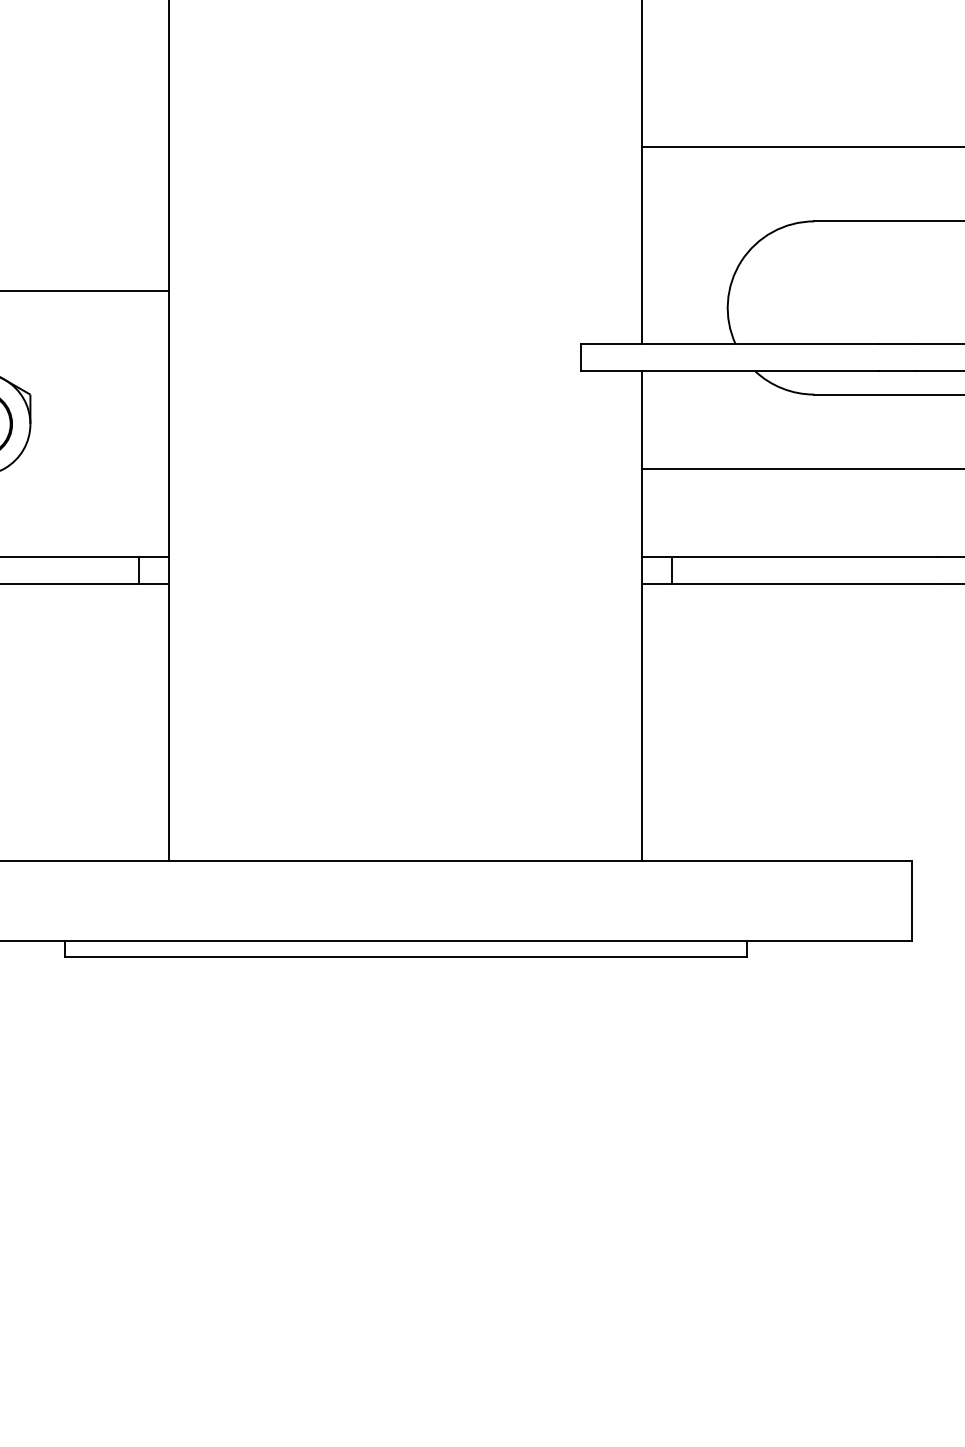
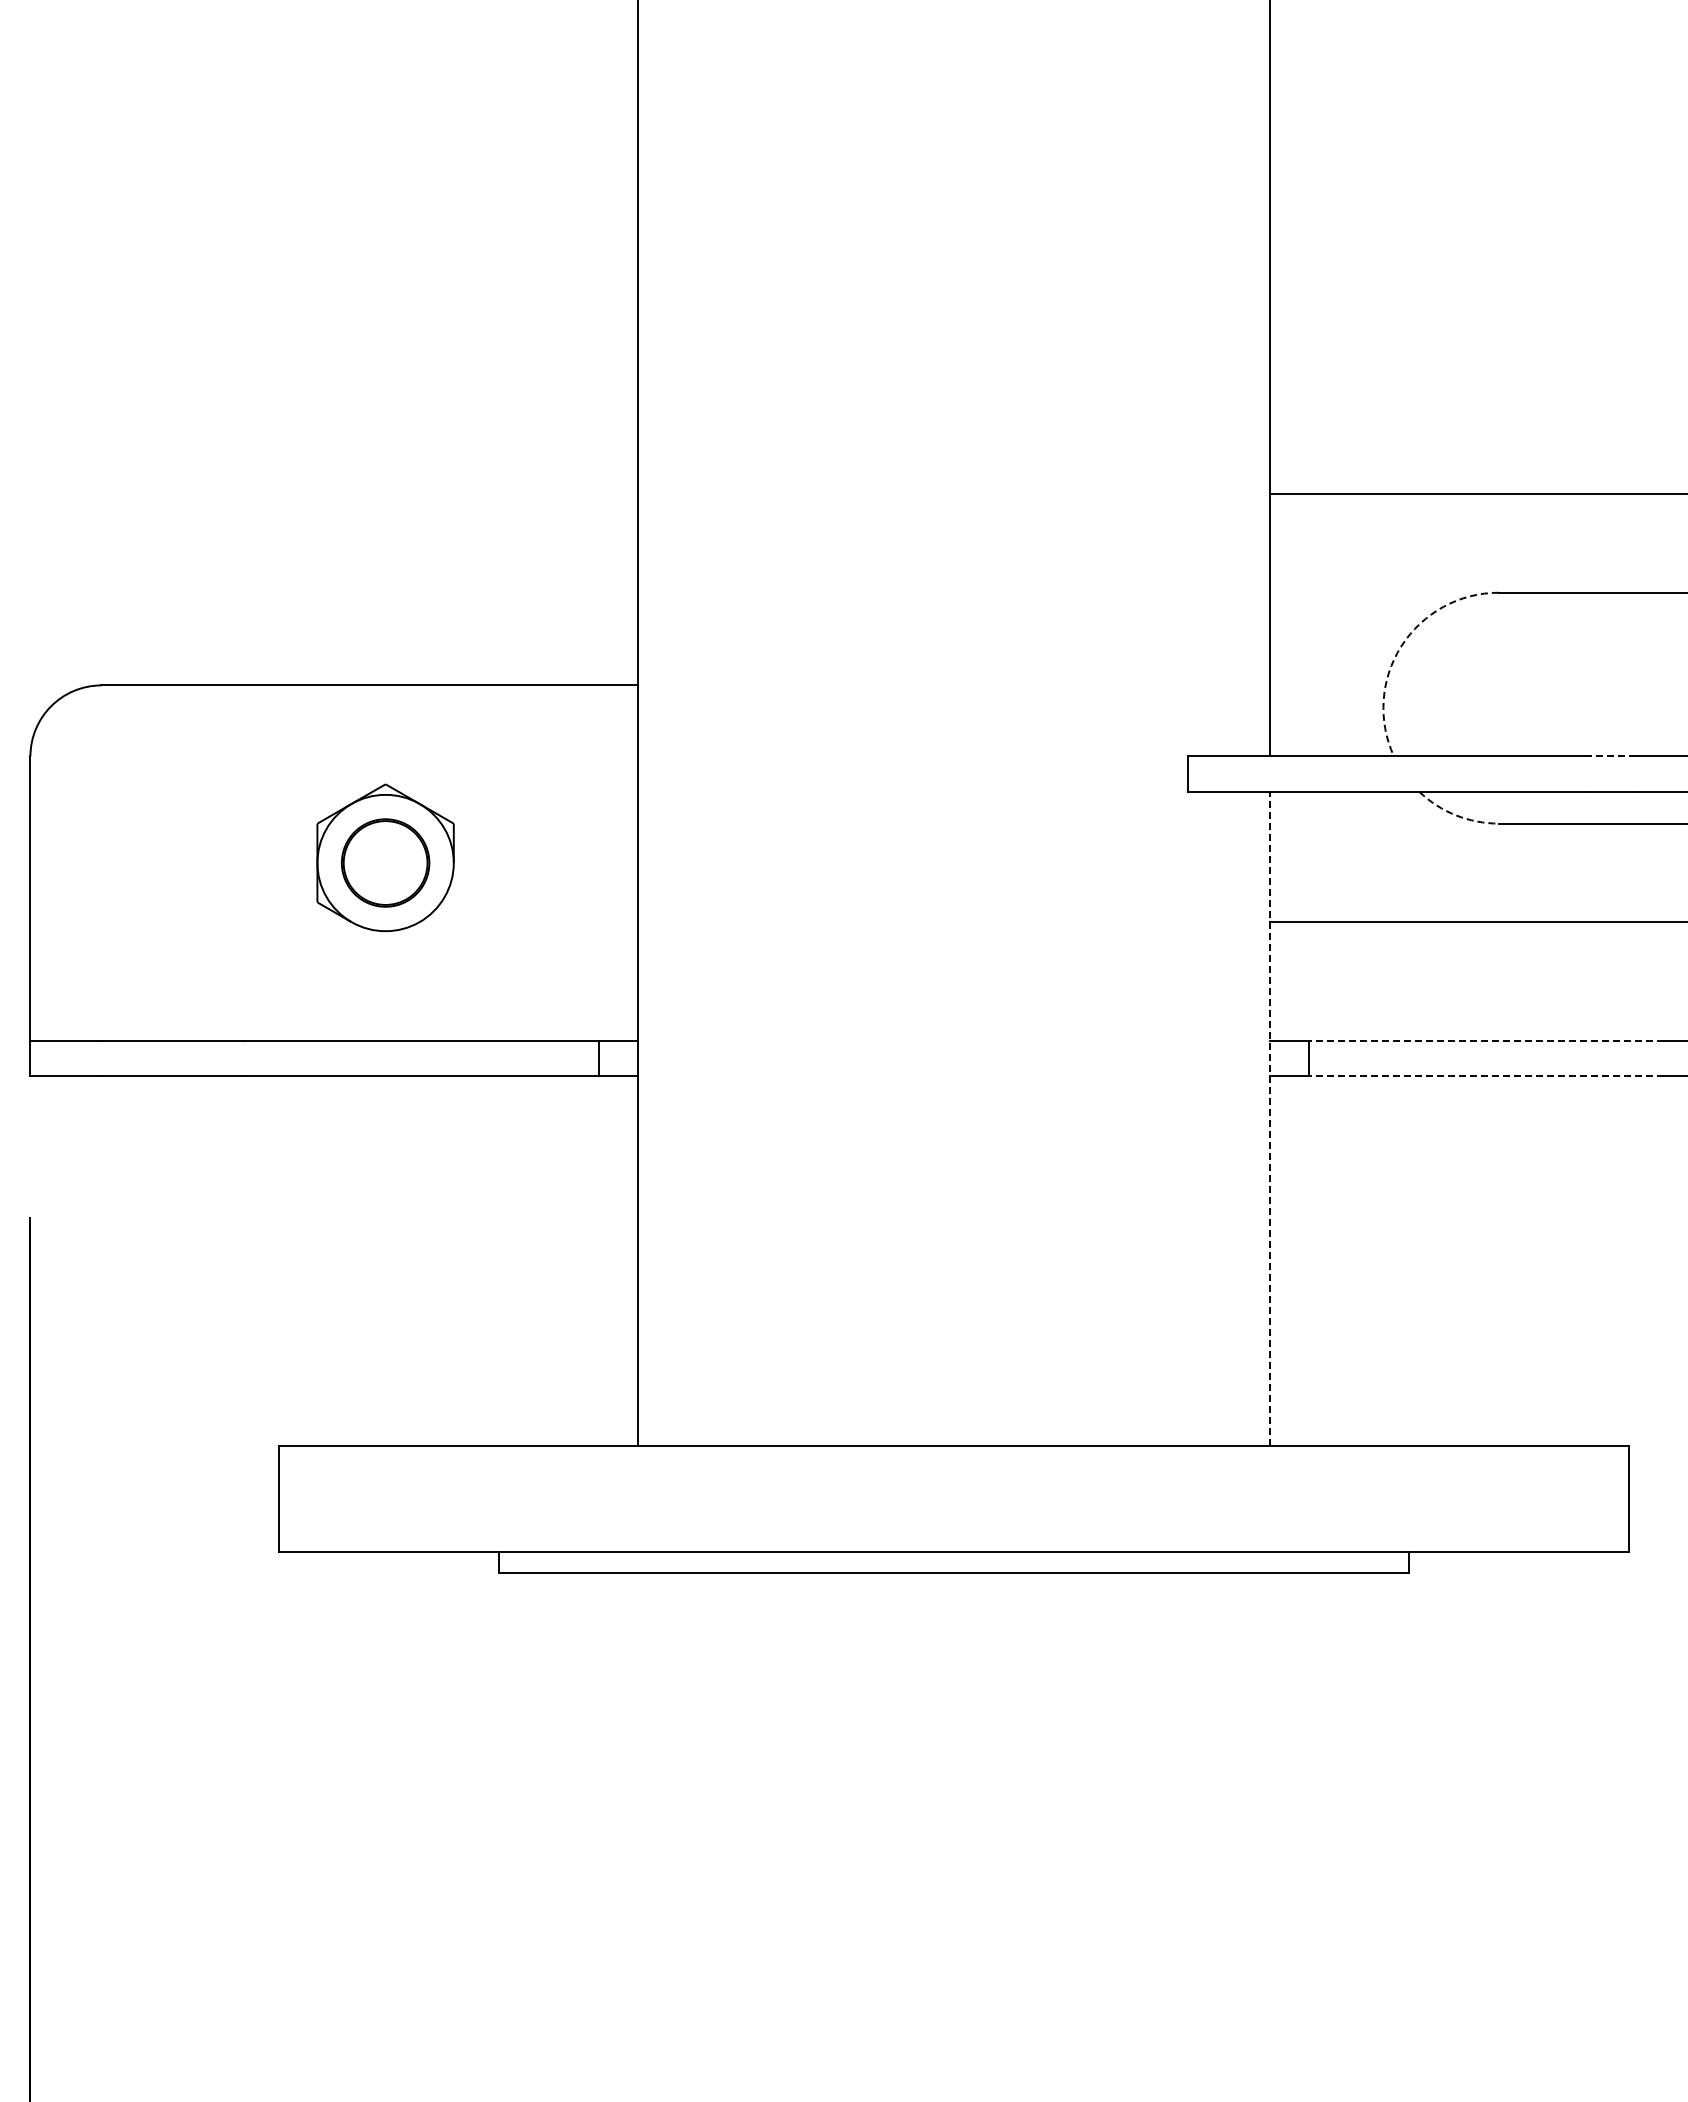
arc: (741, 260) -> (1401, 645), solid -> dashed
line: (898, 344) -> (1610, 756), solid -> dashed
arc: (782, 388) -> (1456, 815), solid -> dashed
line: (805, 557) -> (1486, 1040), solid -> dashed
line: (805, 584) -> (1486, 1076), solid -> dashed
line: (642, 615) -> (1269, 1118), solid -> dashed

